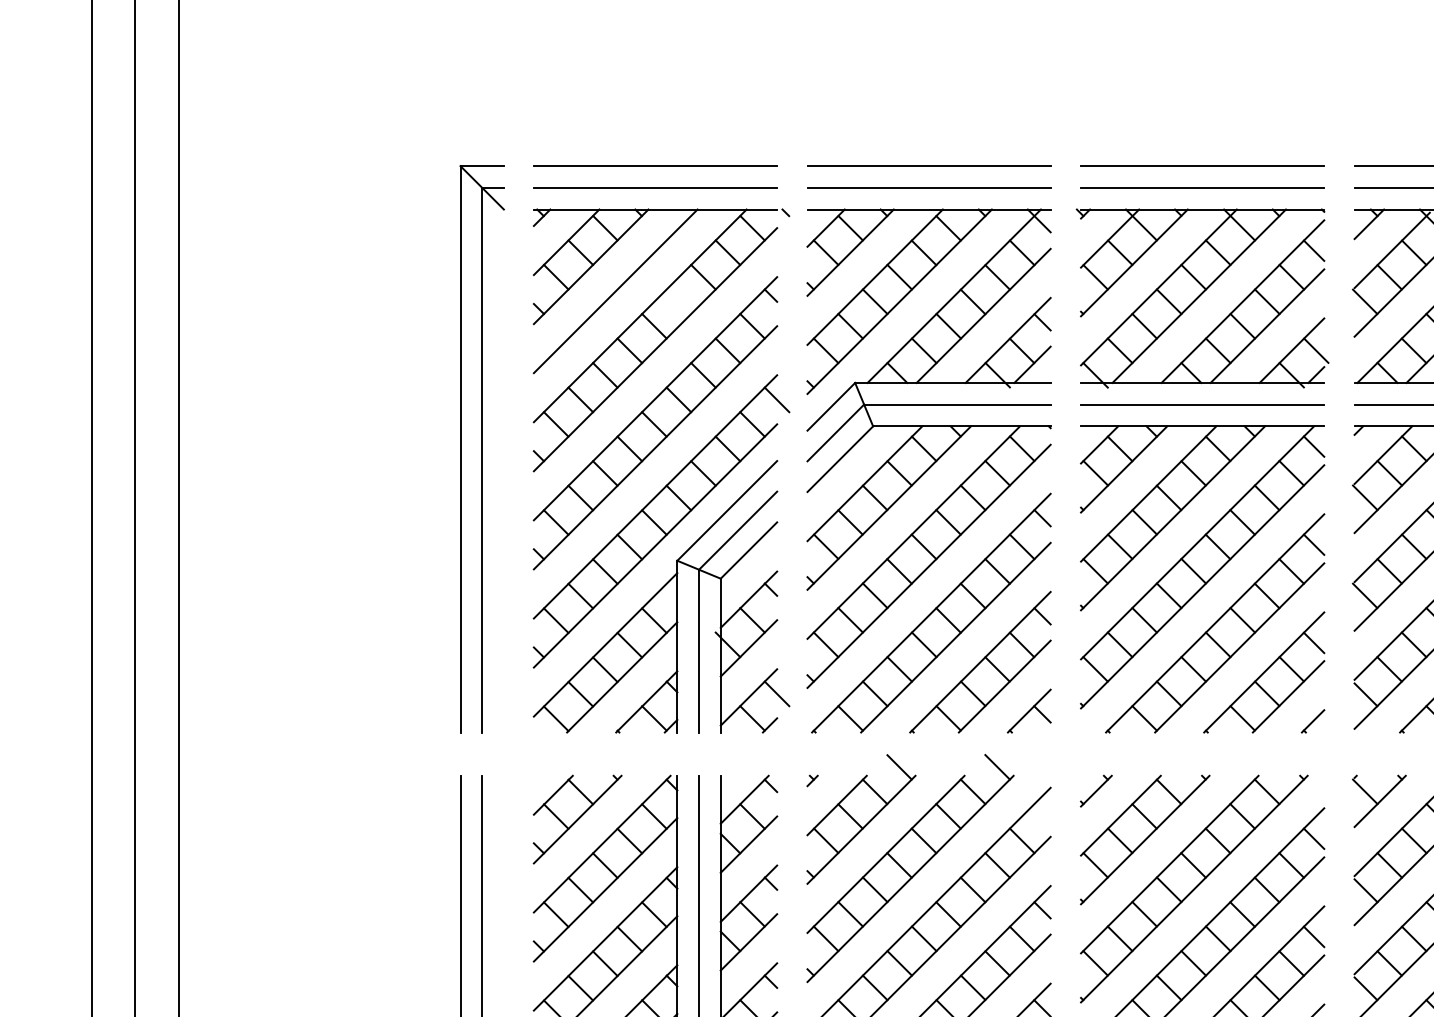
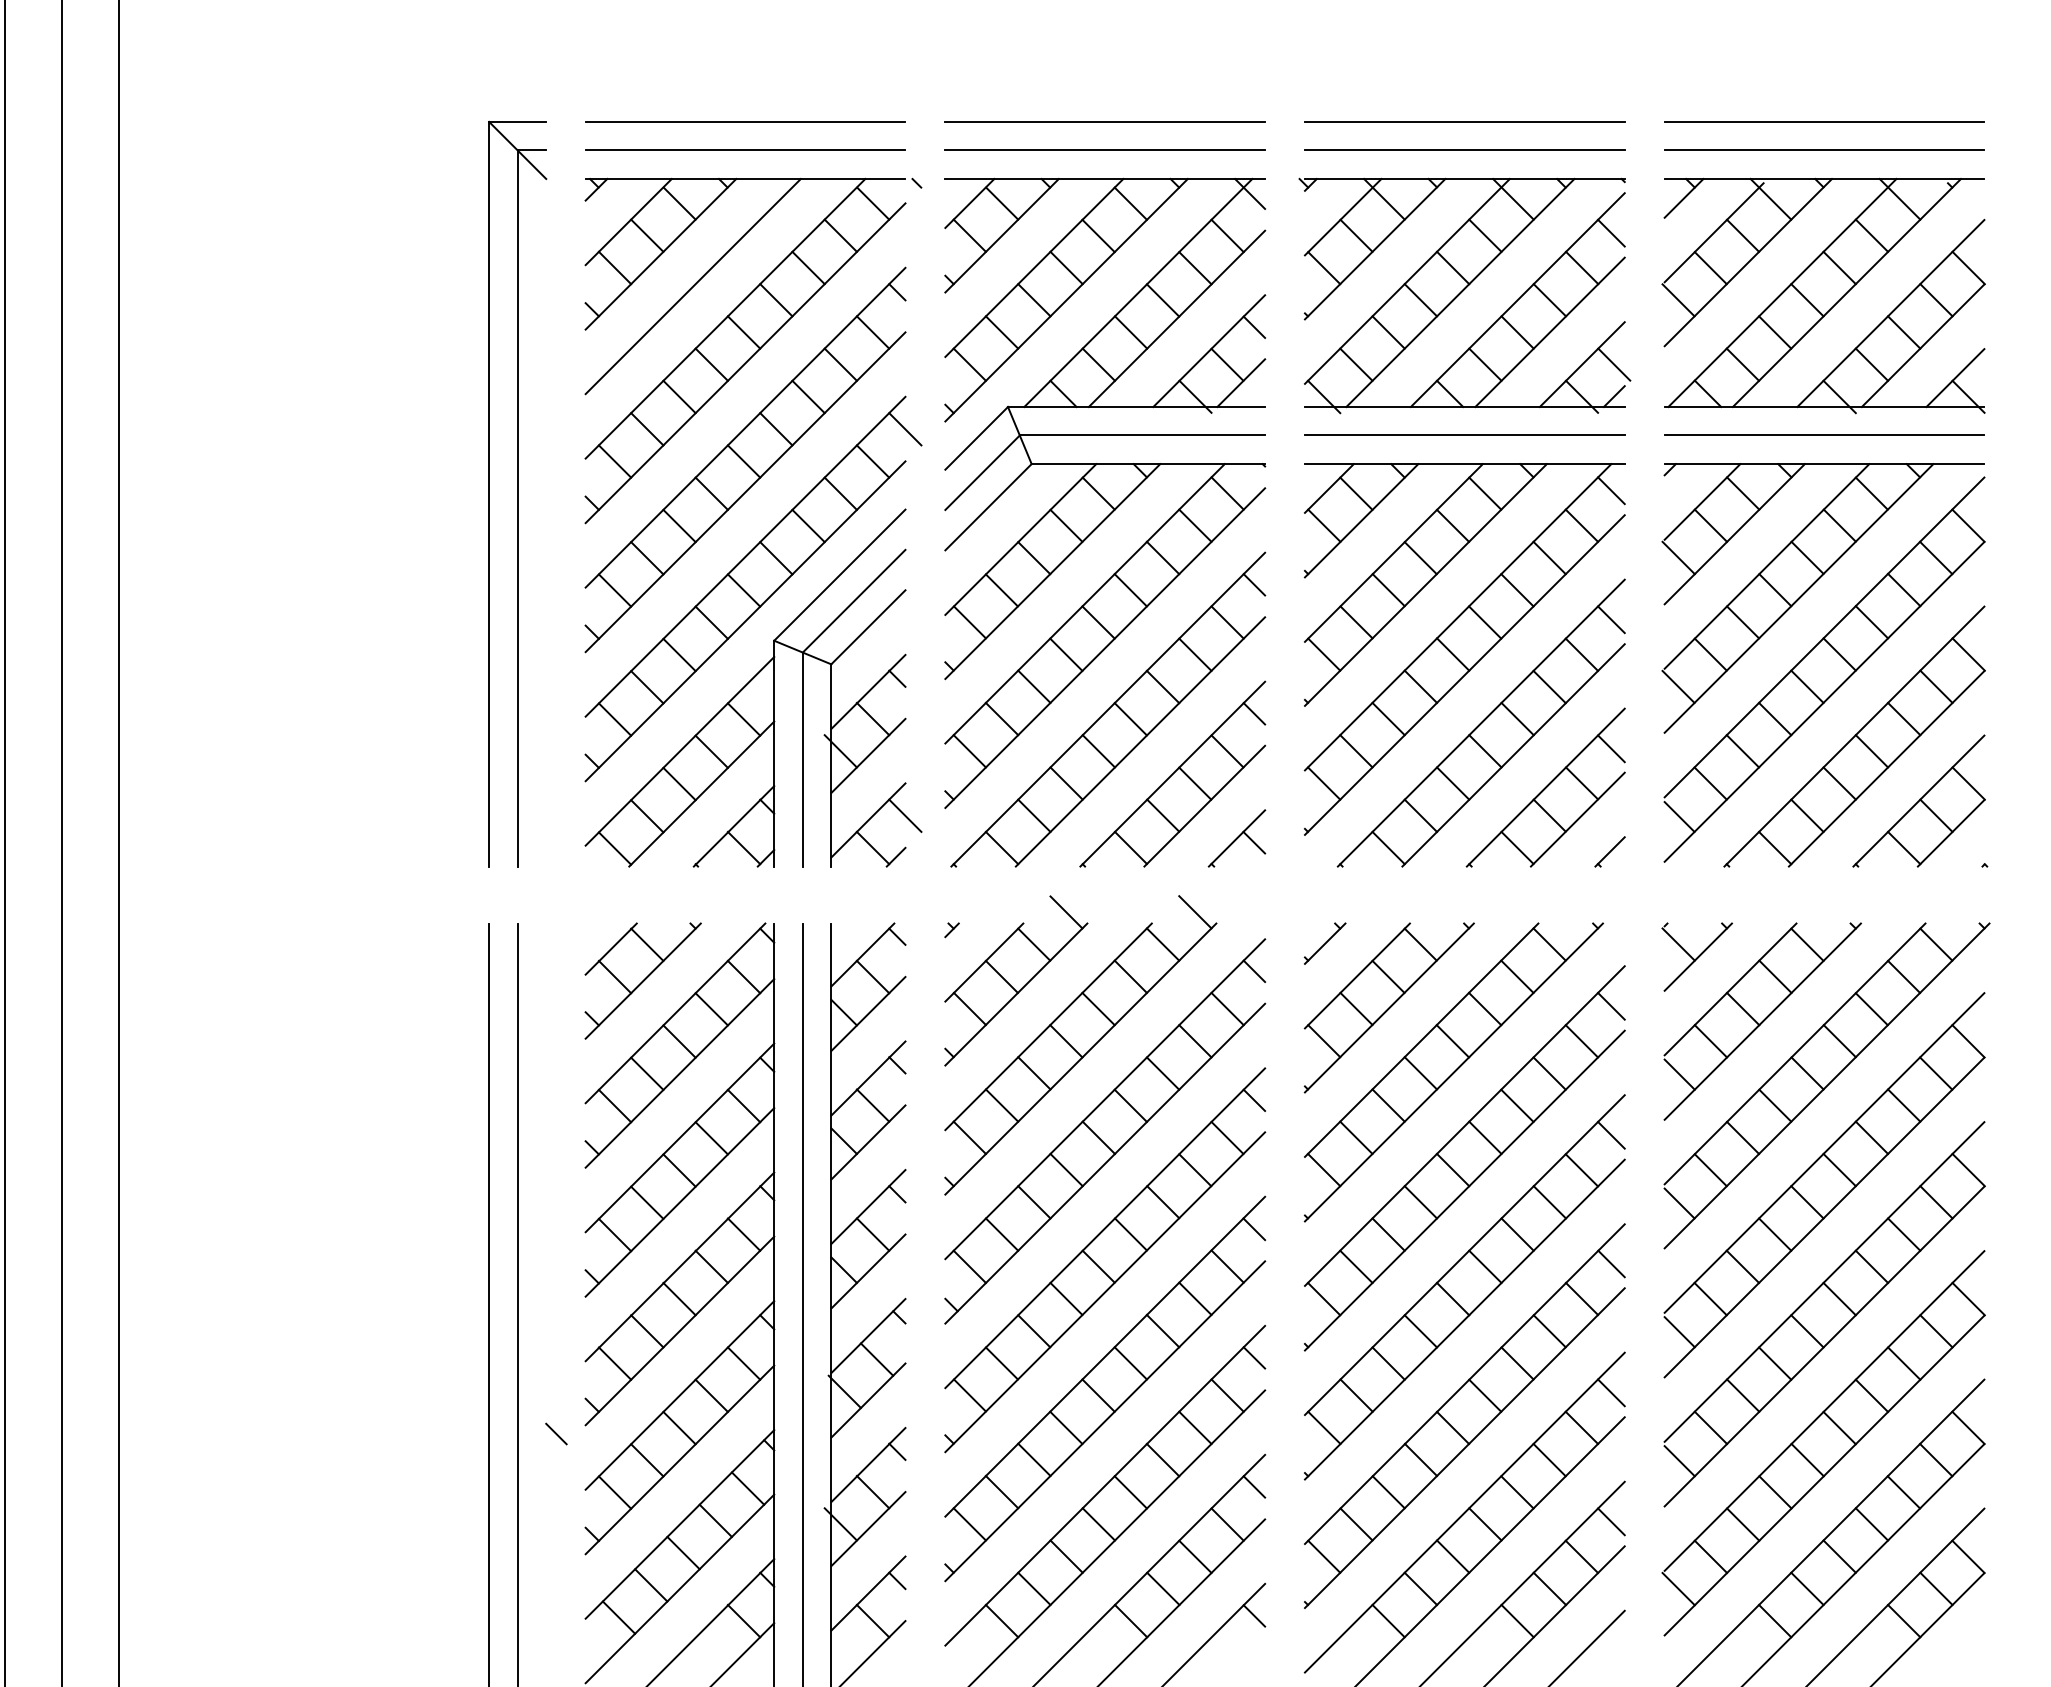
line: (679, 301) -> (776, 300), added
line: (1042, 812) -> (1254, 971), added

